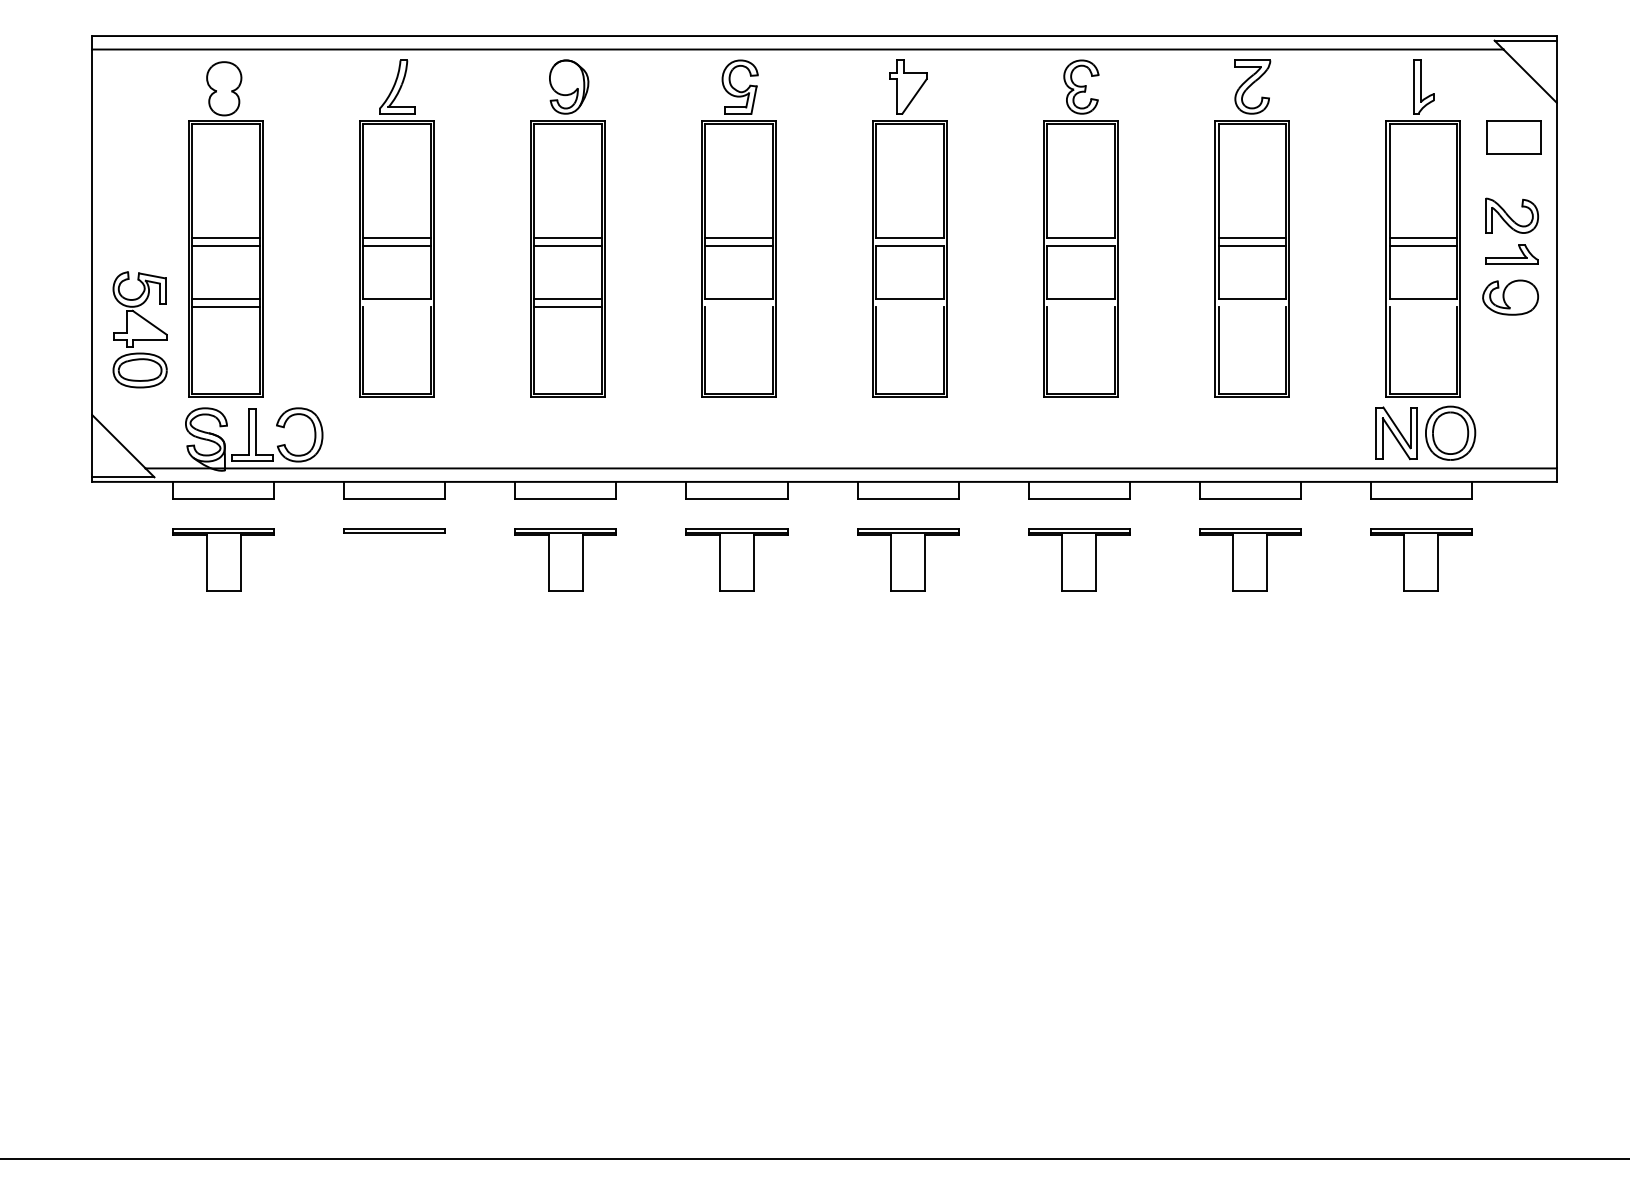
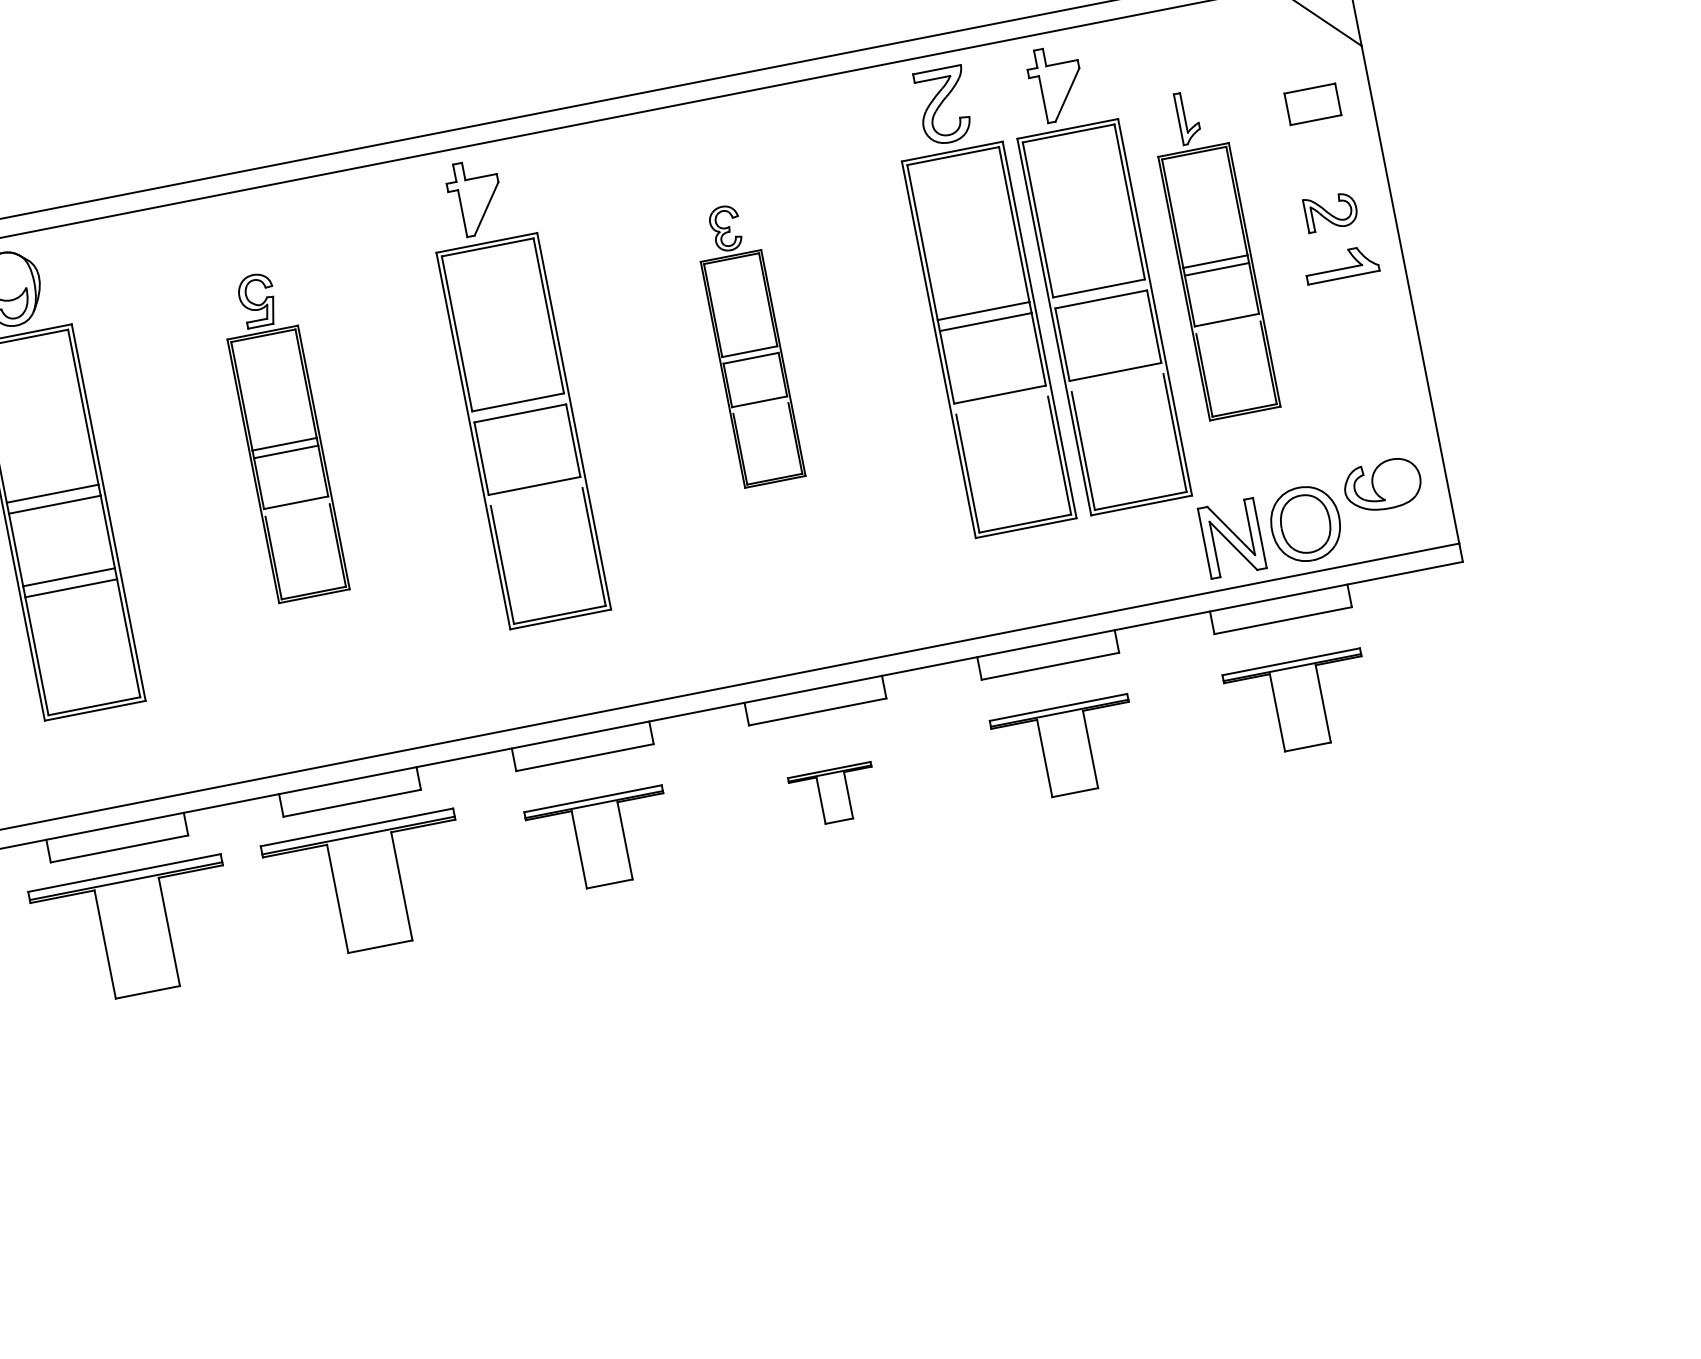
part: (1513, 137) -> (1312, 104), size x0.7
part: (1511, 215) -> (1330, 211), size x0.7
part: (738, 228) -> (282, 435), size x0.7
part: (1080, 228) -> (747, 344), size x0.6
part: (1336, 228) -> (1095, 275), added
part: (1422, 228) -> (1212, 252), size x0.7
part: (1510, 297) -> (1382, 485), moved
part: (565, 559) -> (135, 932), size x1.4
part: (736, 559) -> (367, 886), size x1.4
part: (1079, 559) -> (834, 794), size x0.6

